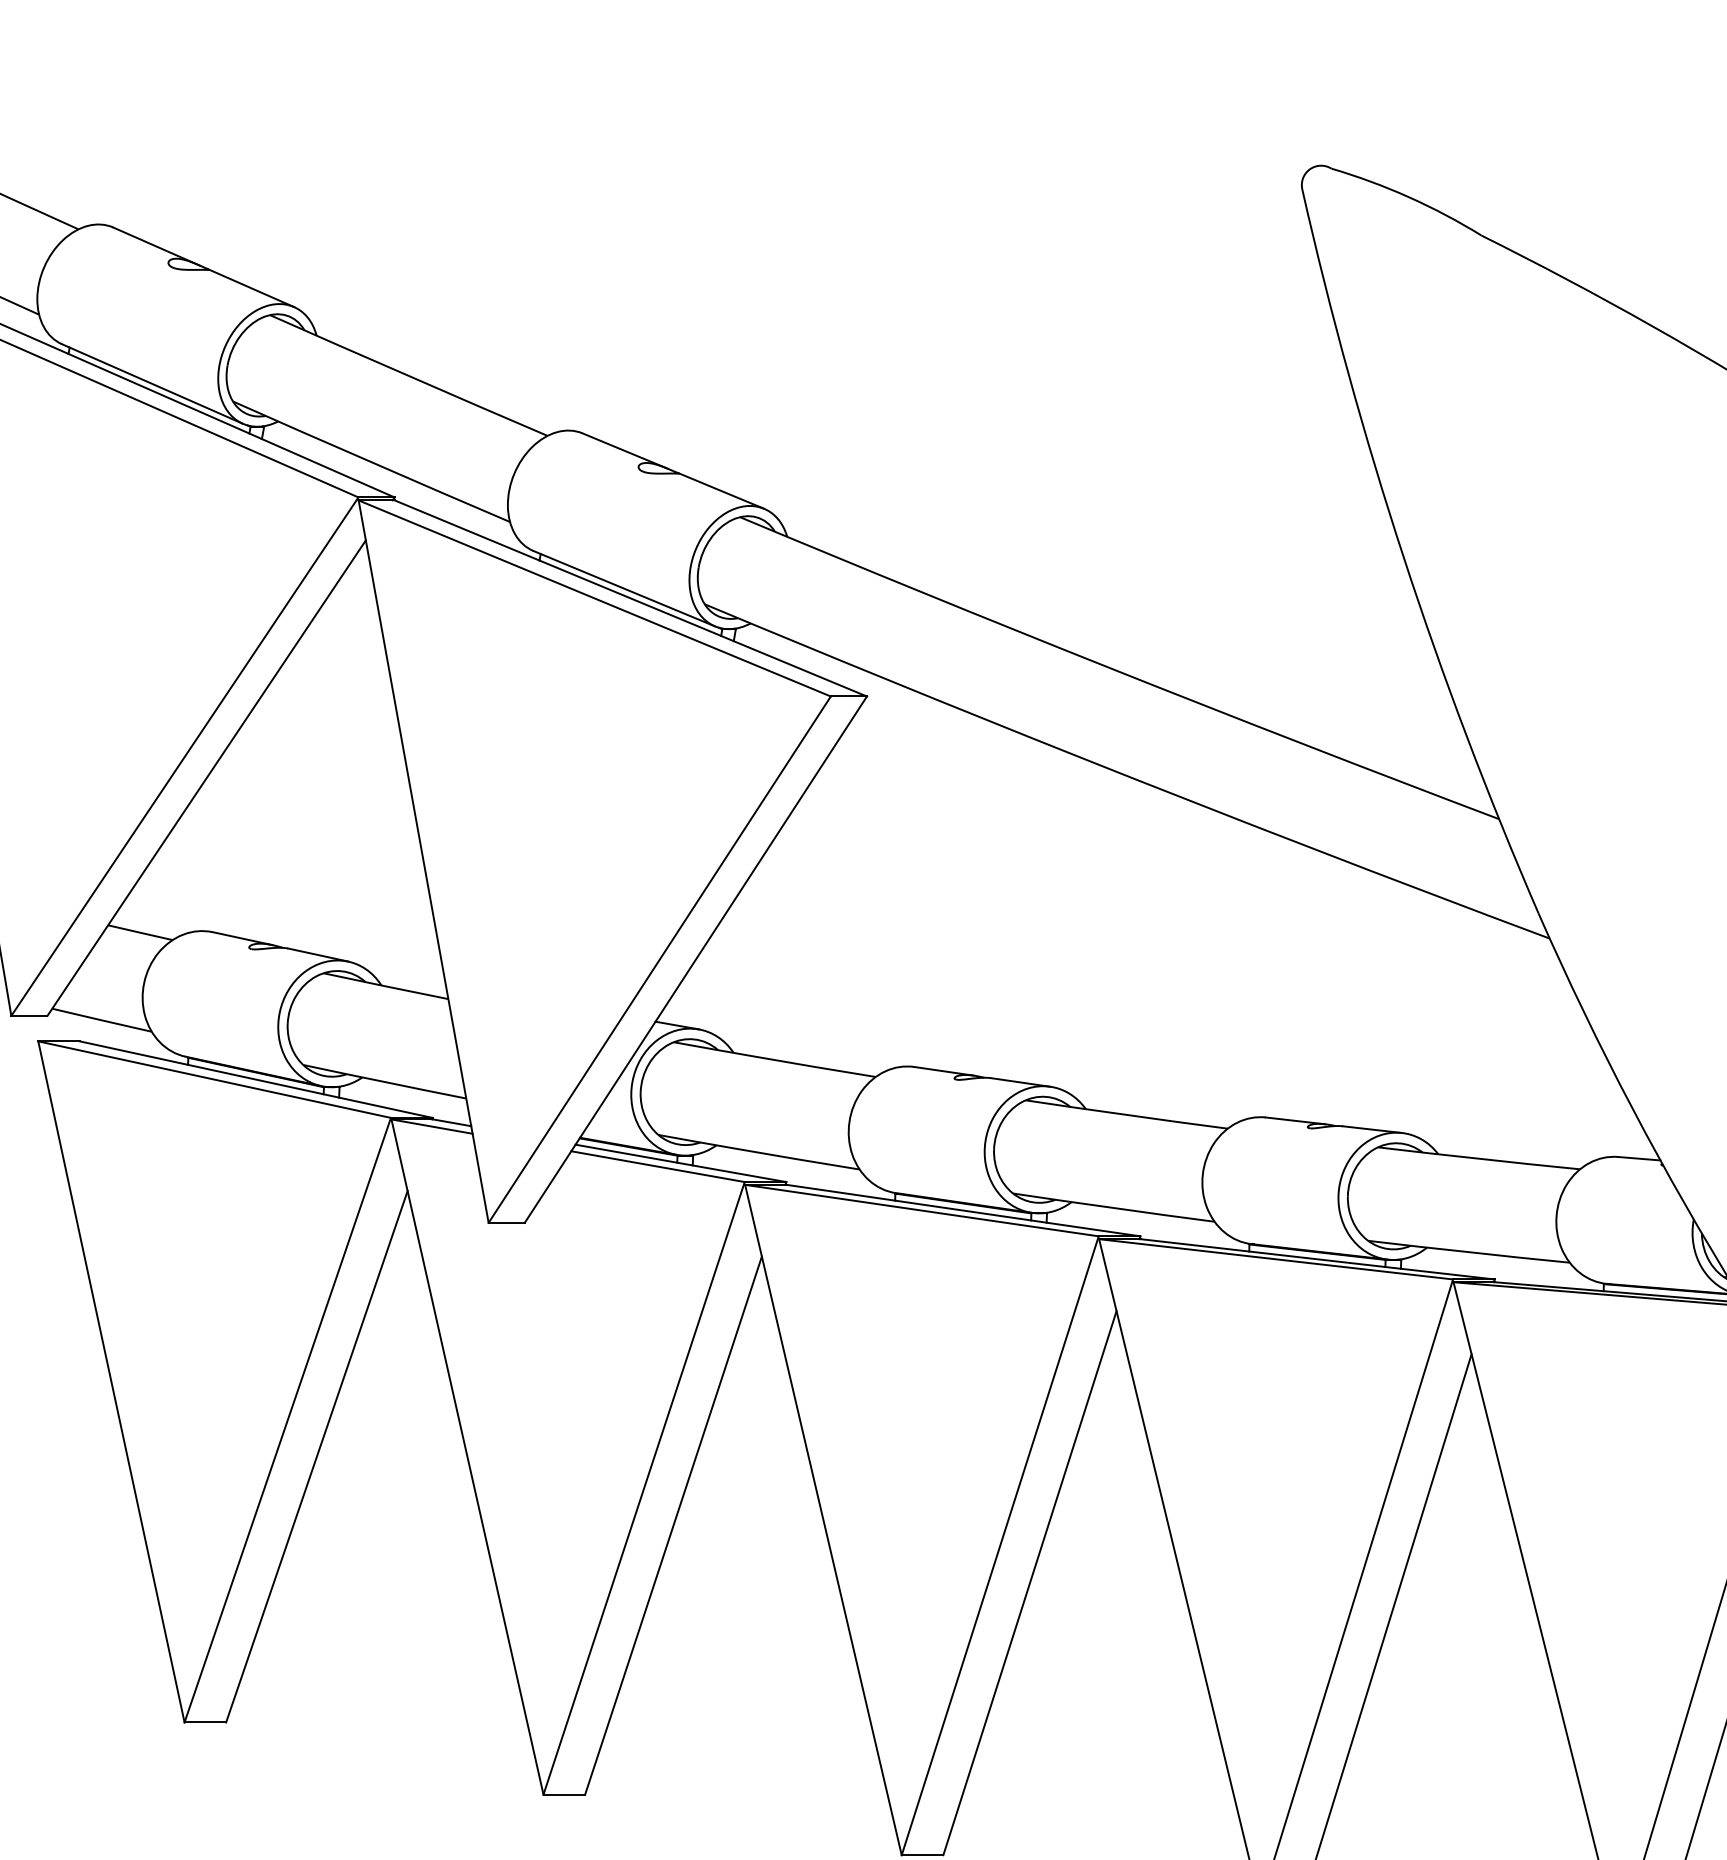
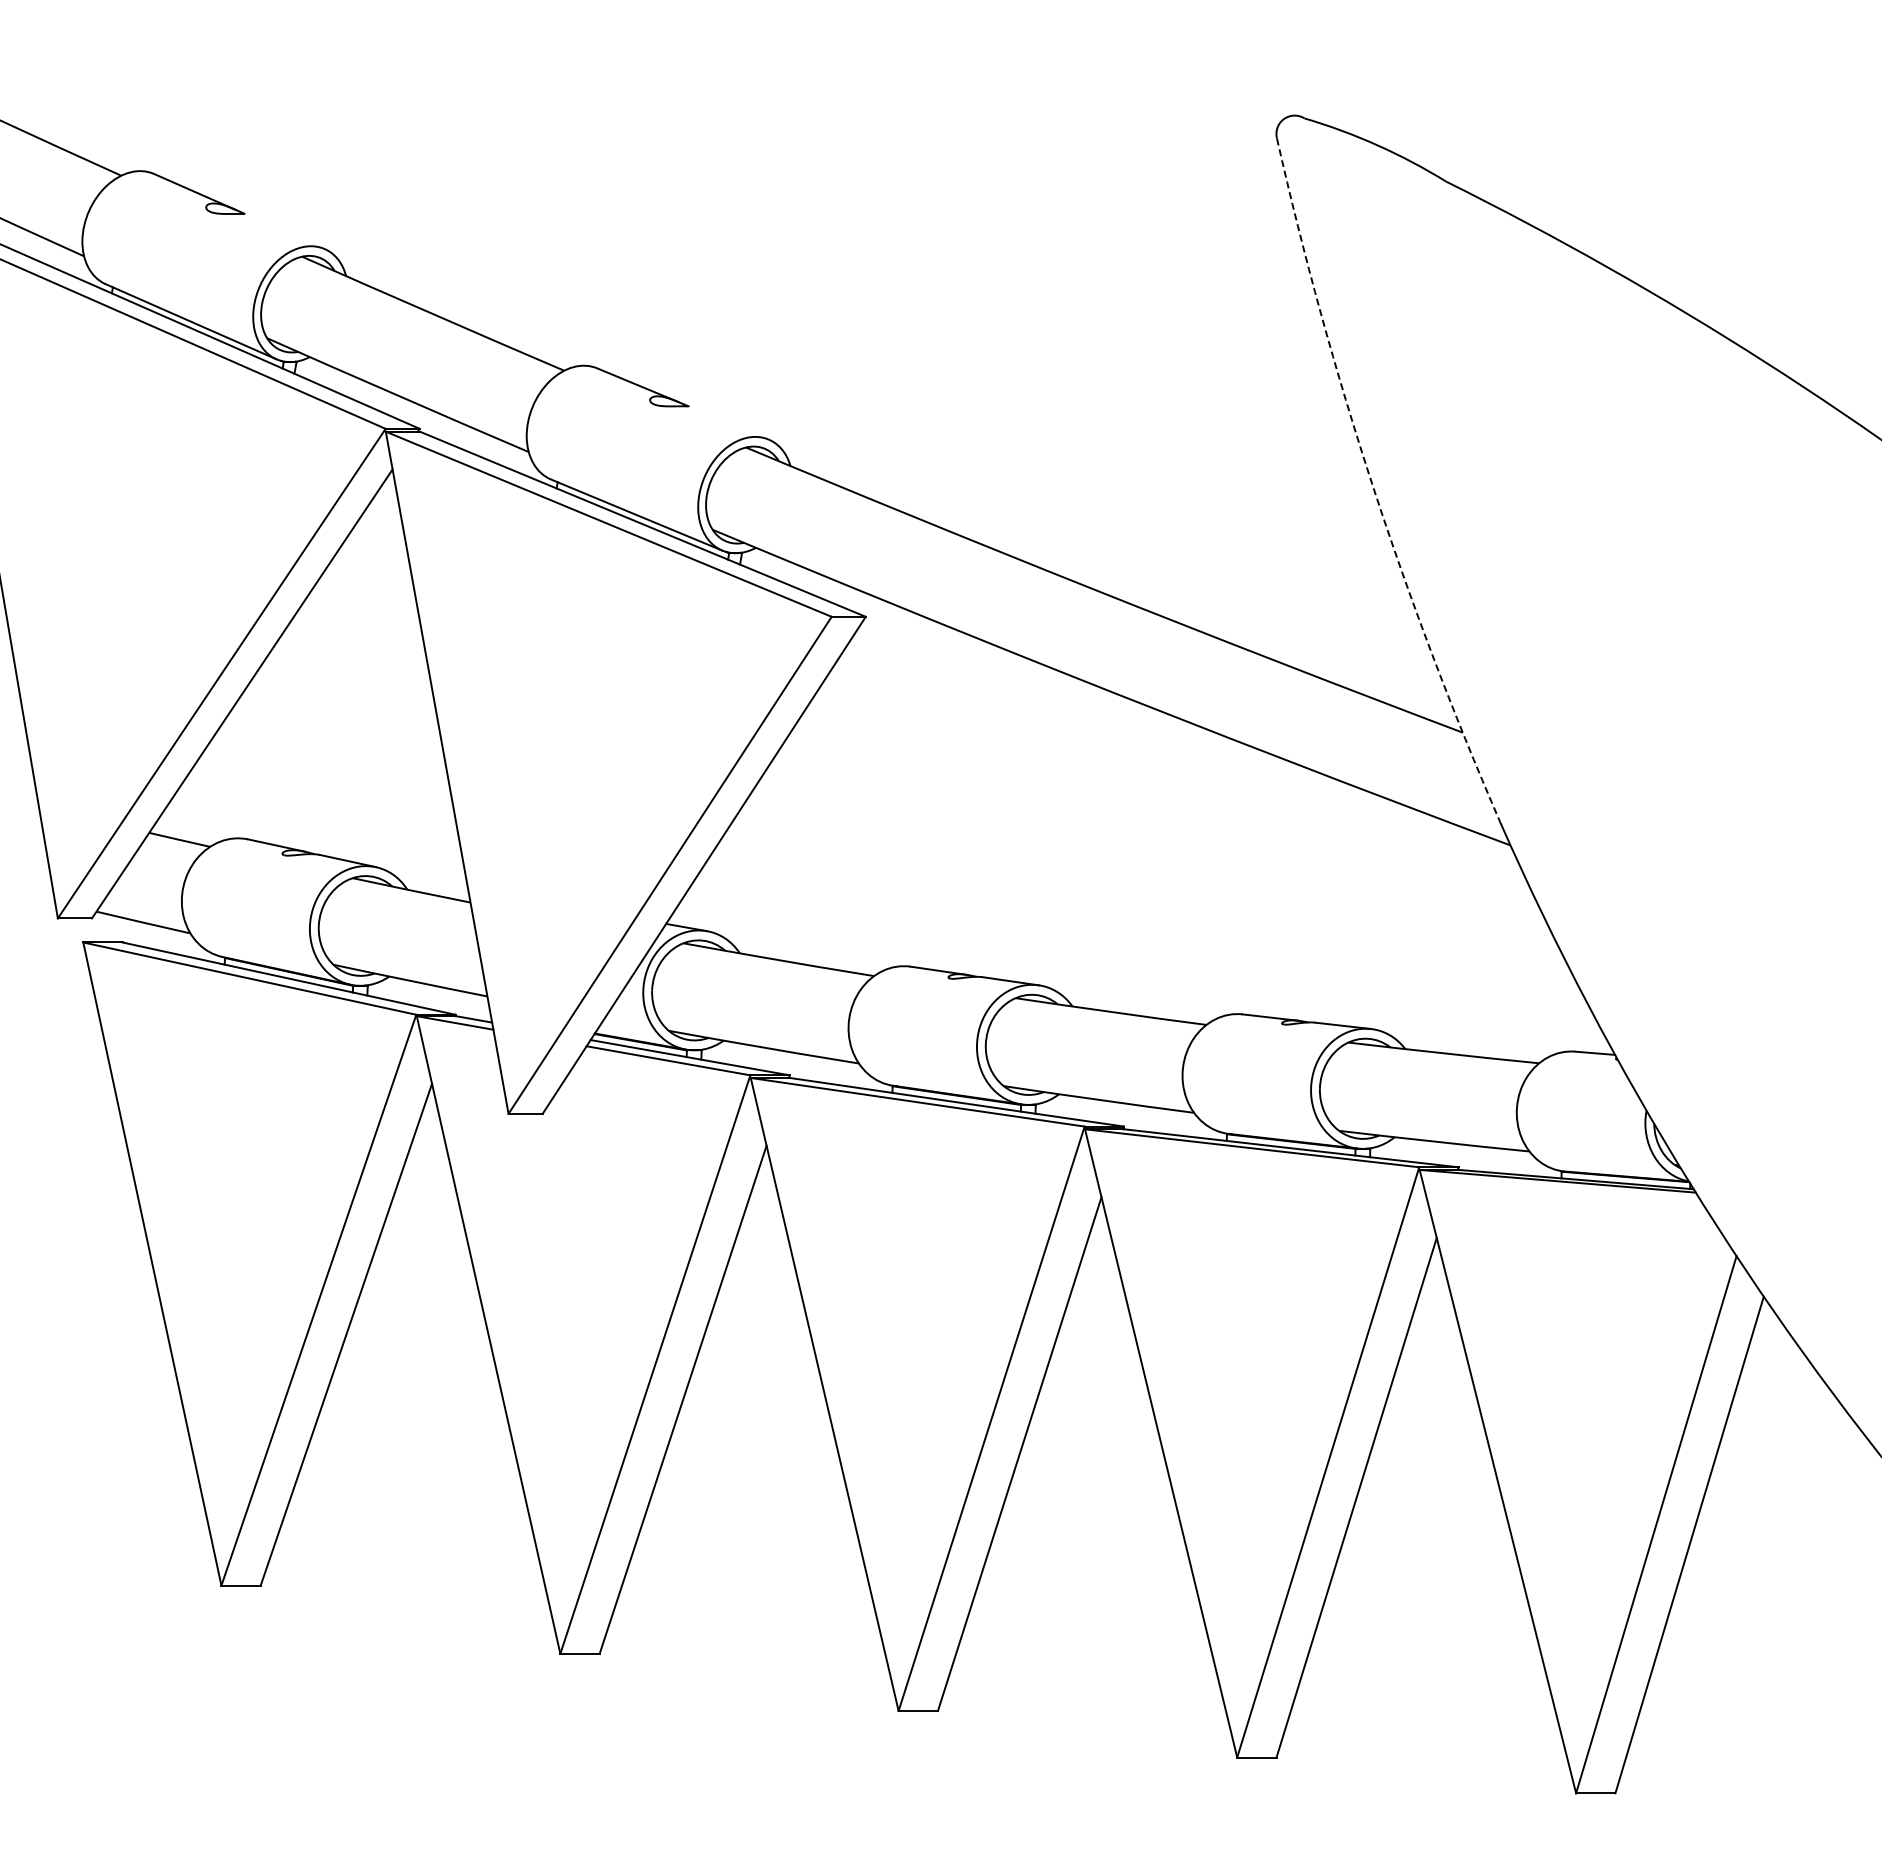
line: (250, 288) -> (283, 231), removed
line: (720, 490) -> (727, 422), removed
arc: (1403, 557) -> (1372, 485), solid -> dashed

